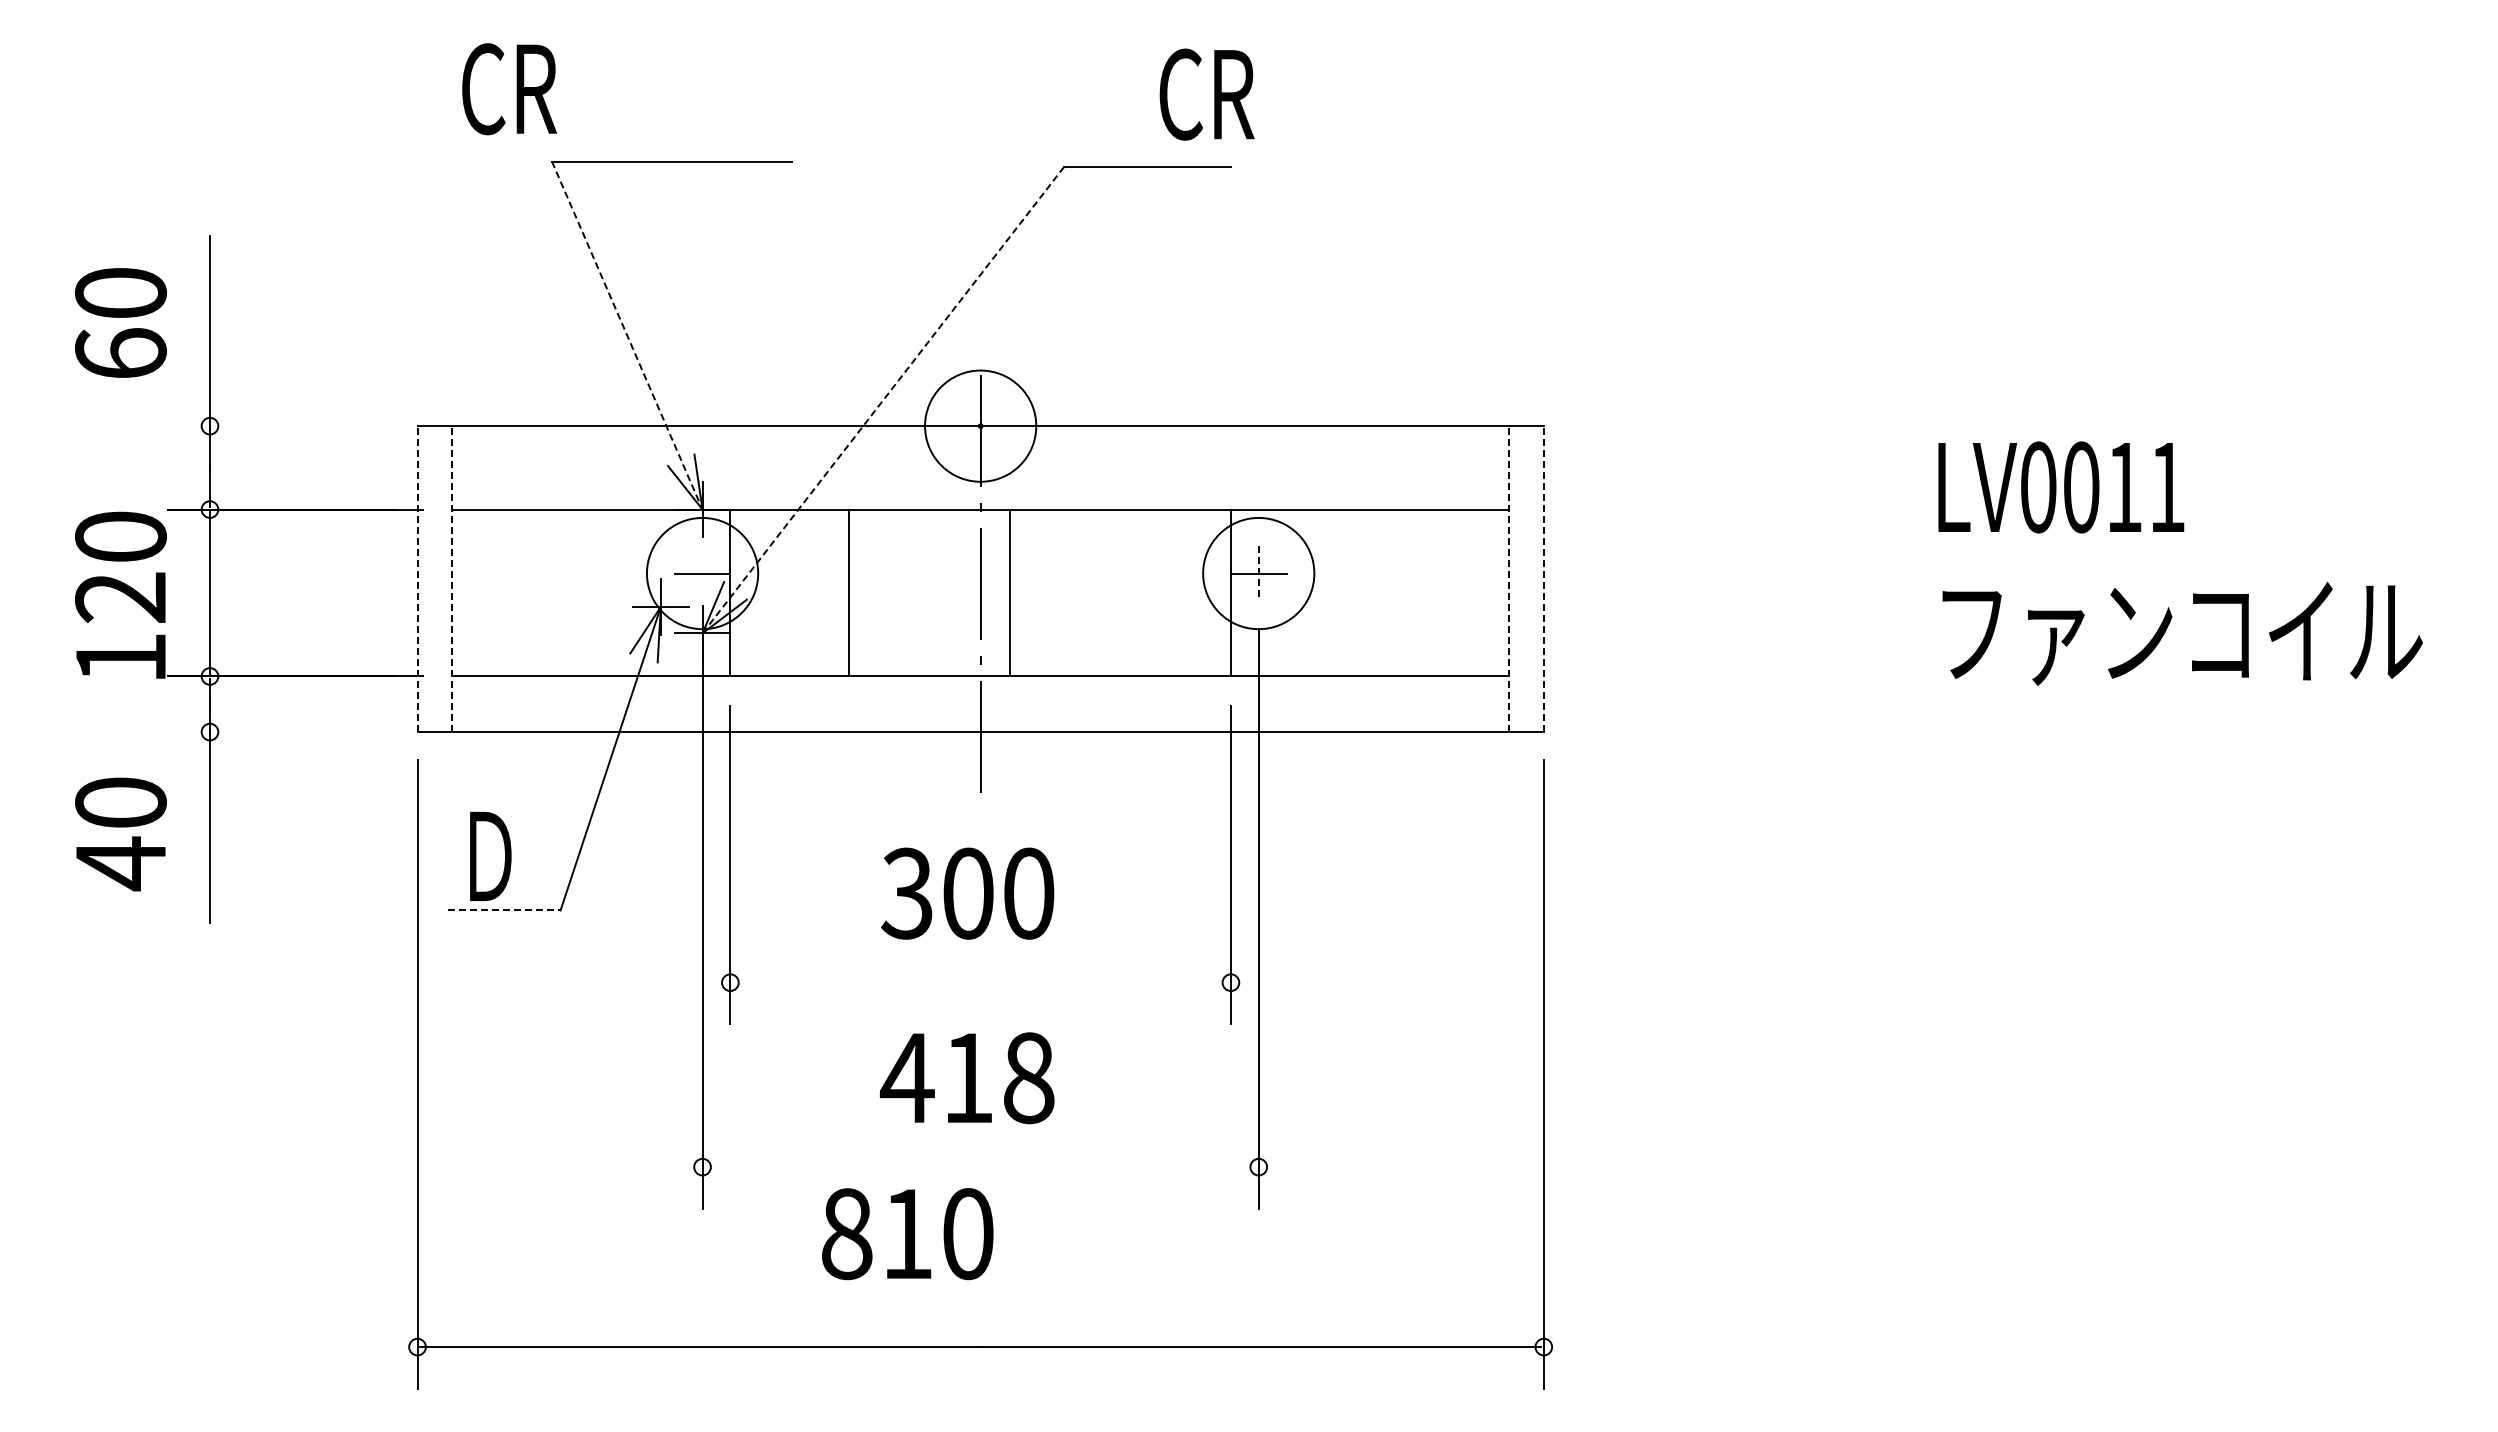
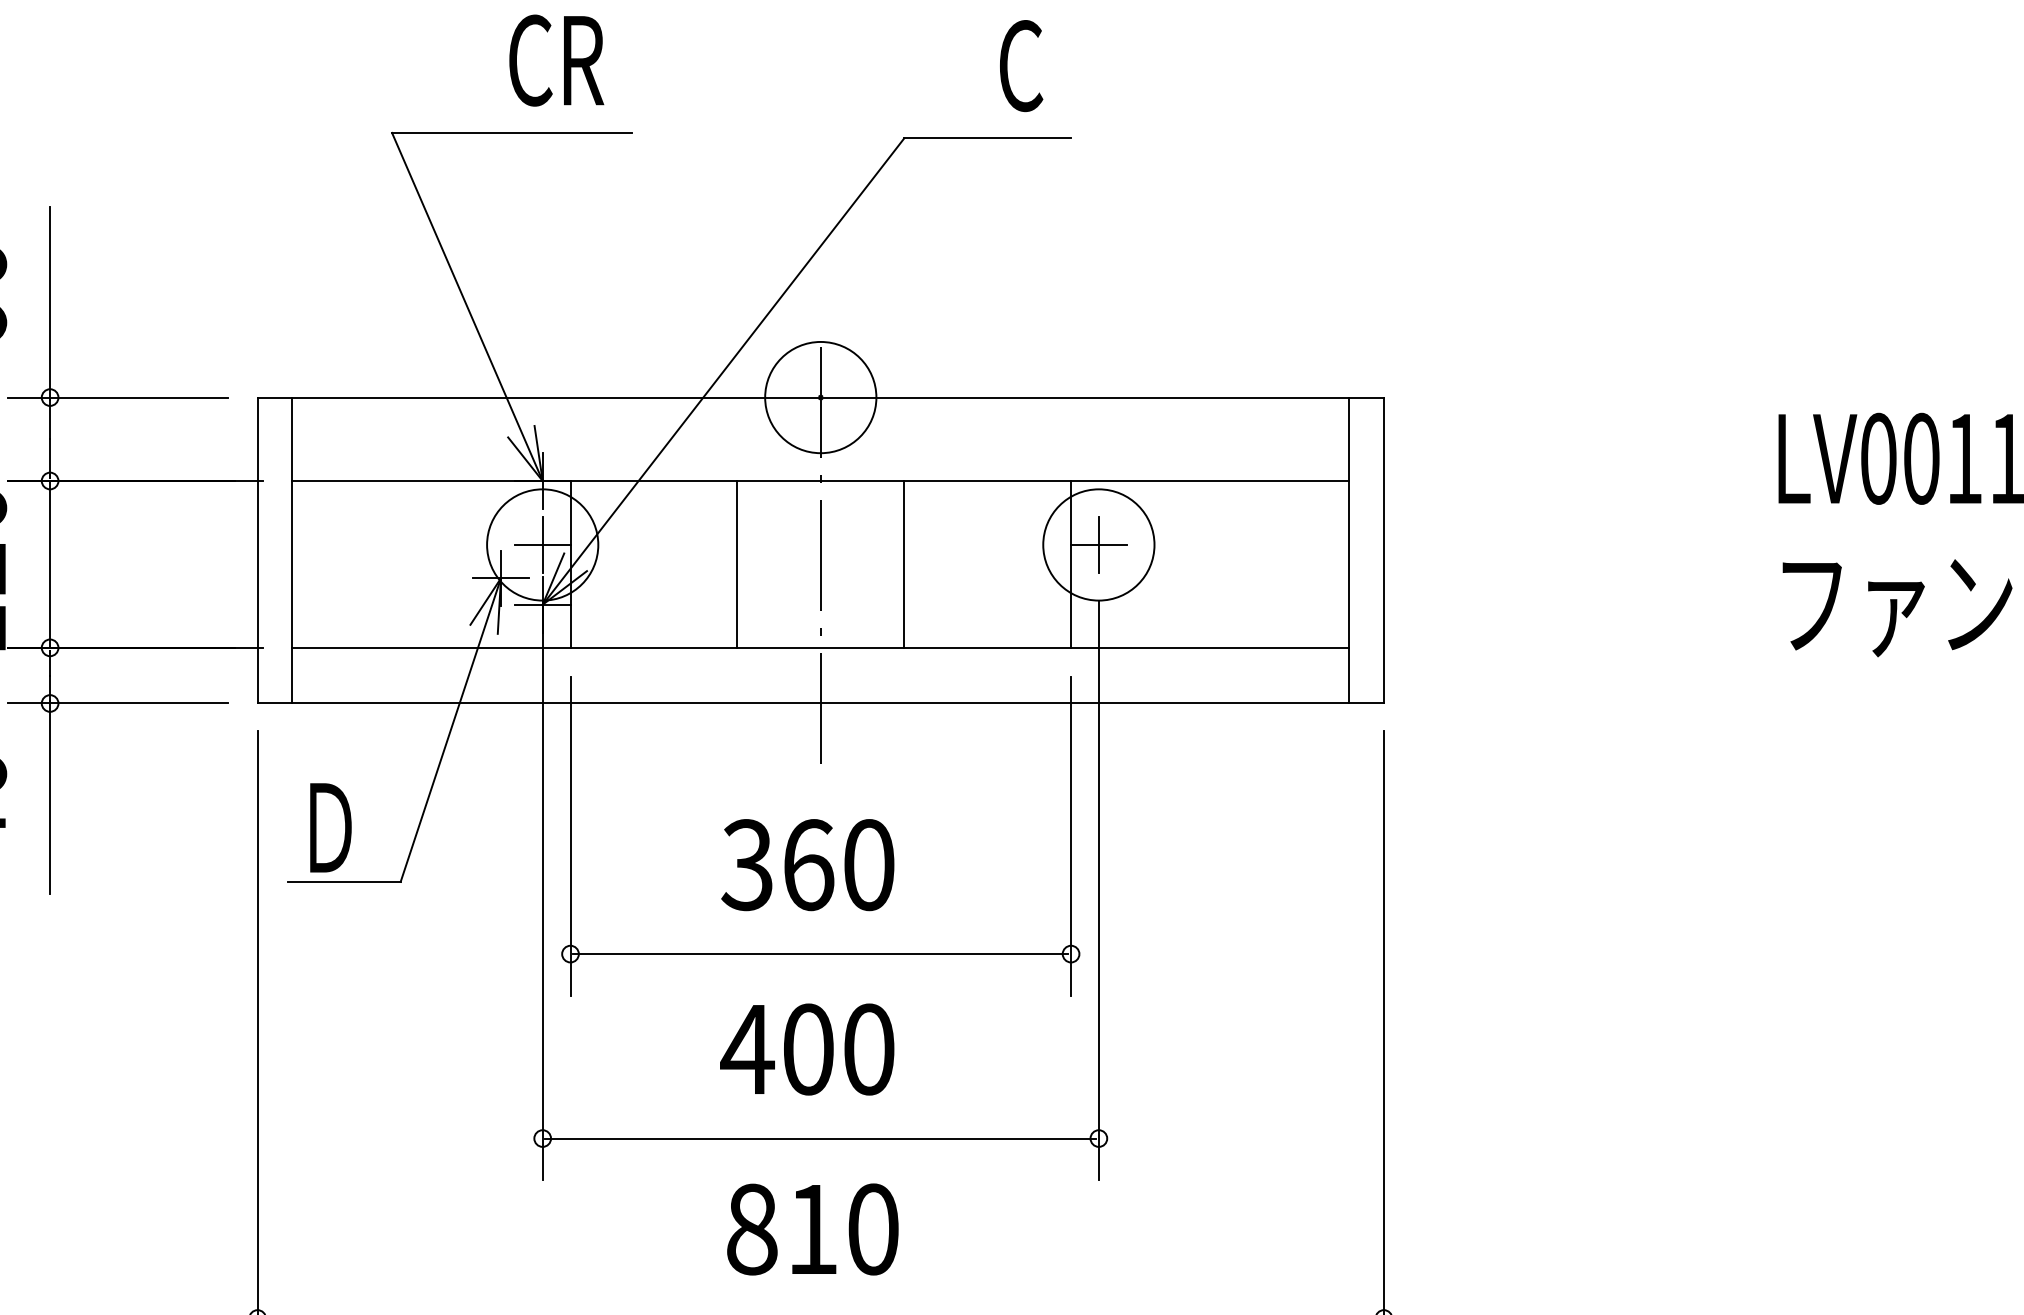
text: (509, 89) -> (556, 60), moved
text: (1234, 94) -> (1074, 65), CR -> C
line: (627, 335) -> (467, 306), dashed -> solid
line: (883, 400) -> (723, 371), dashed -> solid
line: (278, 426) -> (118, 397), added
line: (702, 573) -> (542, 544), added
line: (1258, 573) -> (1098, 544), dashed -> solid
line: (417, 579) -> (257, 550), dashed -> solid
line: (452, 579) -> (292, 550), dashed -> solid
line: (1509, 579) -> (1349, 550), dashed -> solid
line: (1543, 579) -> (1383, 550), dashed -> solid
line: (849, 592) -> (737, 563), moved
line: (1010, 592) -> (904, 563), moved
line: (278, 732) -> (118, 703), added
text: (968, 893) -> (808, 864), 300 -> 360
line: (504, 910) -> (344, 881), dashed -> solid
line: (980, 982) -> (820, 953), added
text: (998, 1078) -> (838, 1049), 418 -> 400
line: (980, 1167) -> (820, 1138), added
text: (907, 1234) -> (812, 1229), moved

